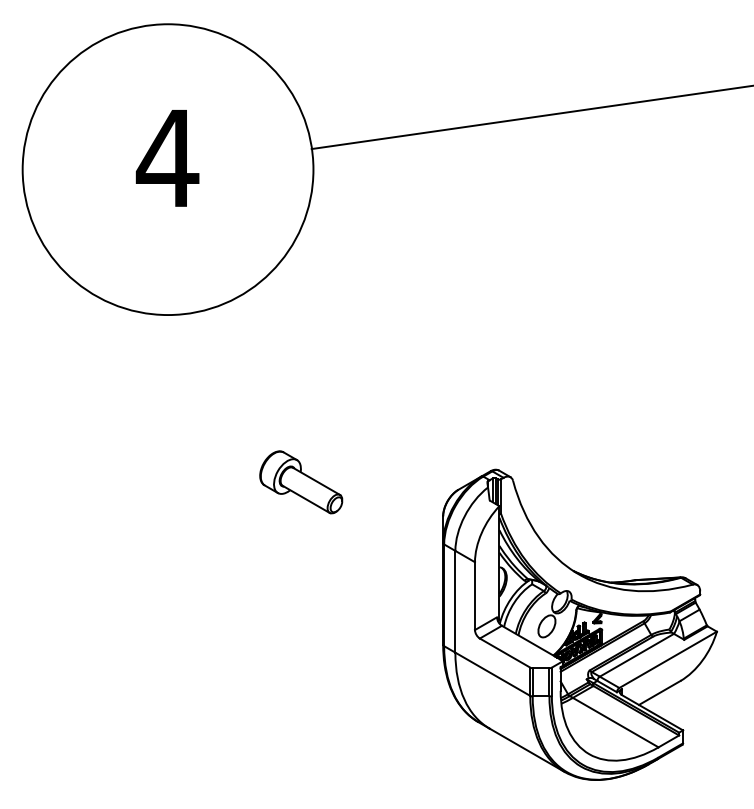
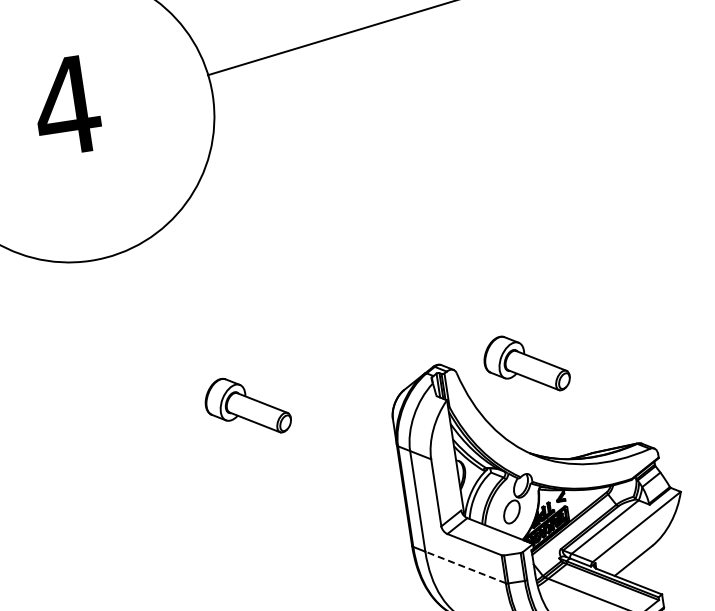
part: (583, 482) -> (526, 364), added
line: (492, 674) -> (465, 567), solid -> dashed

